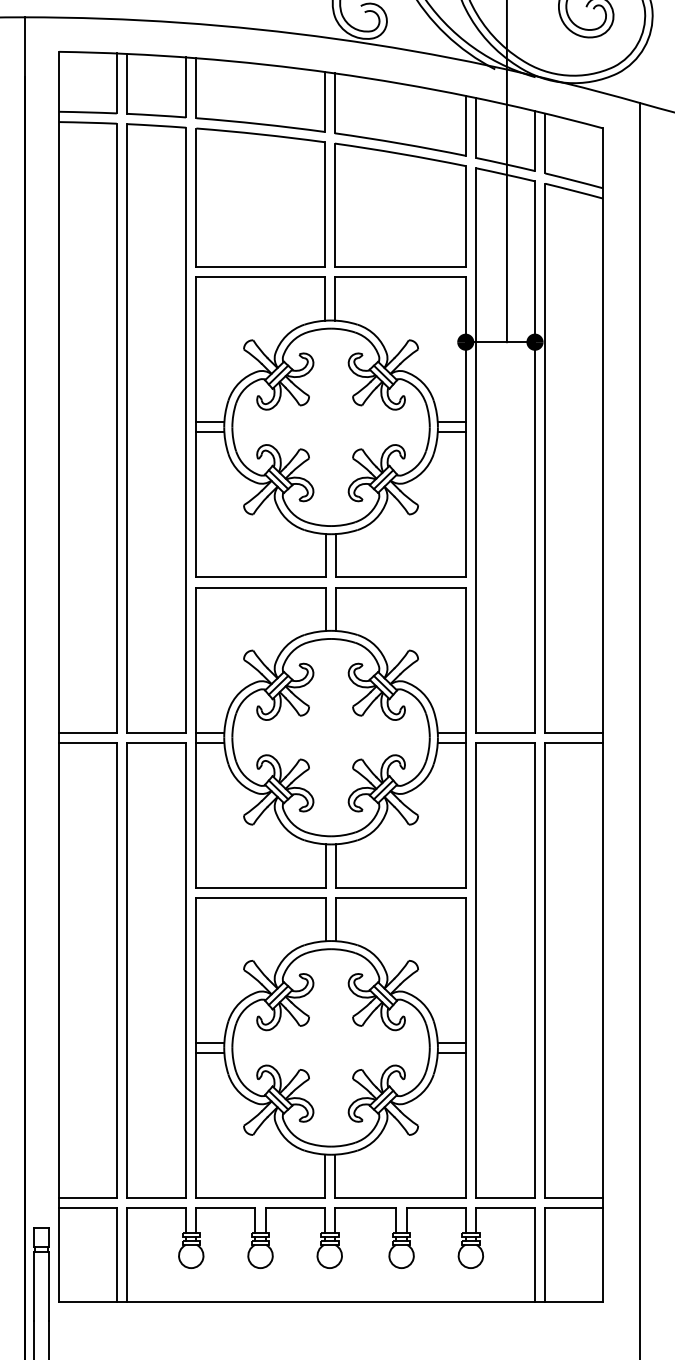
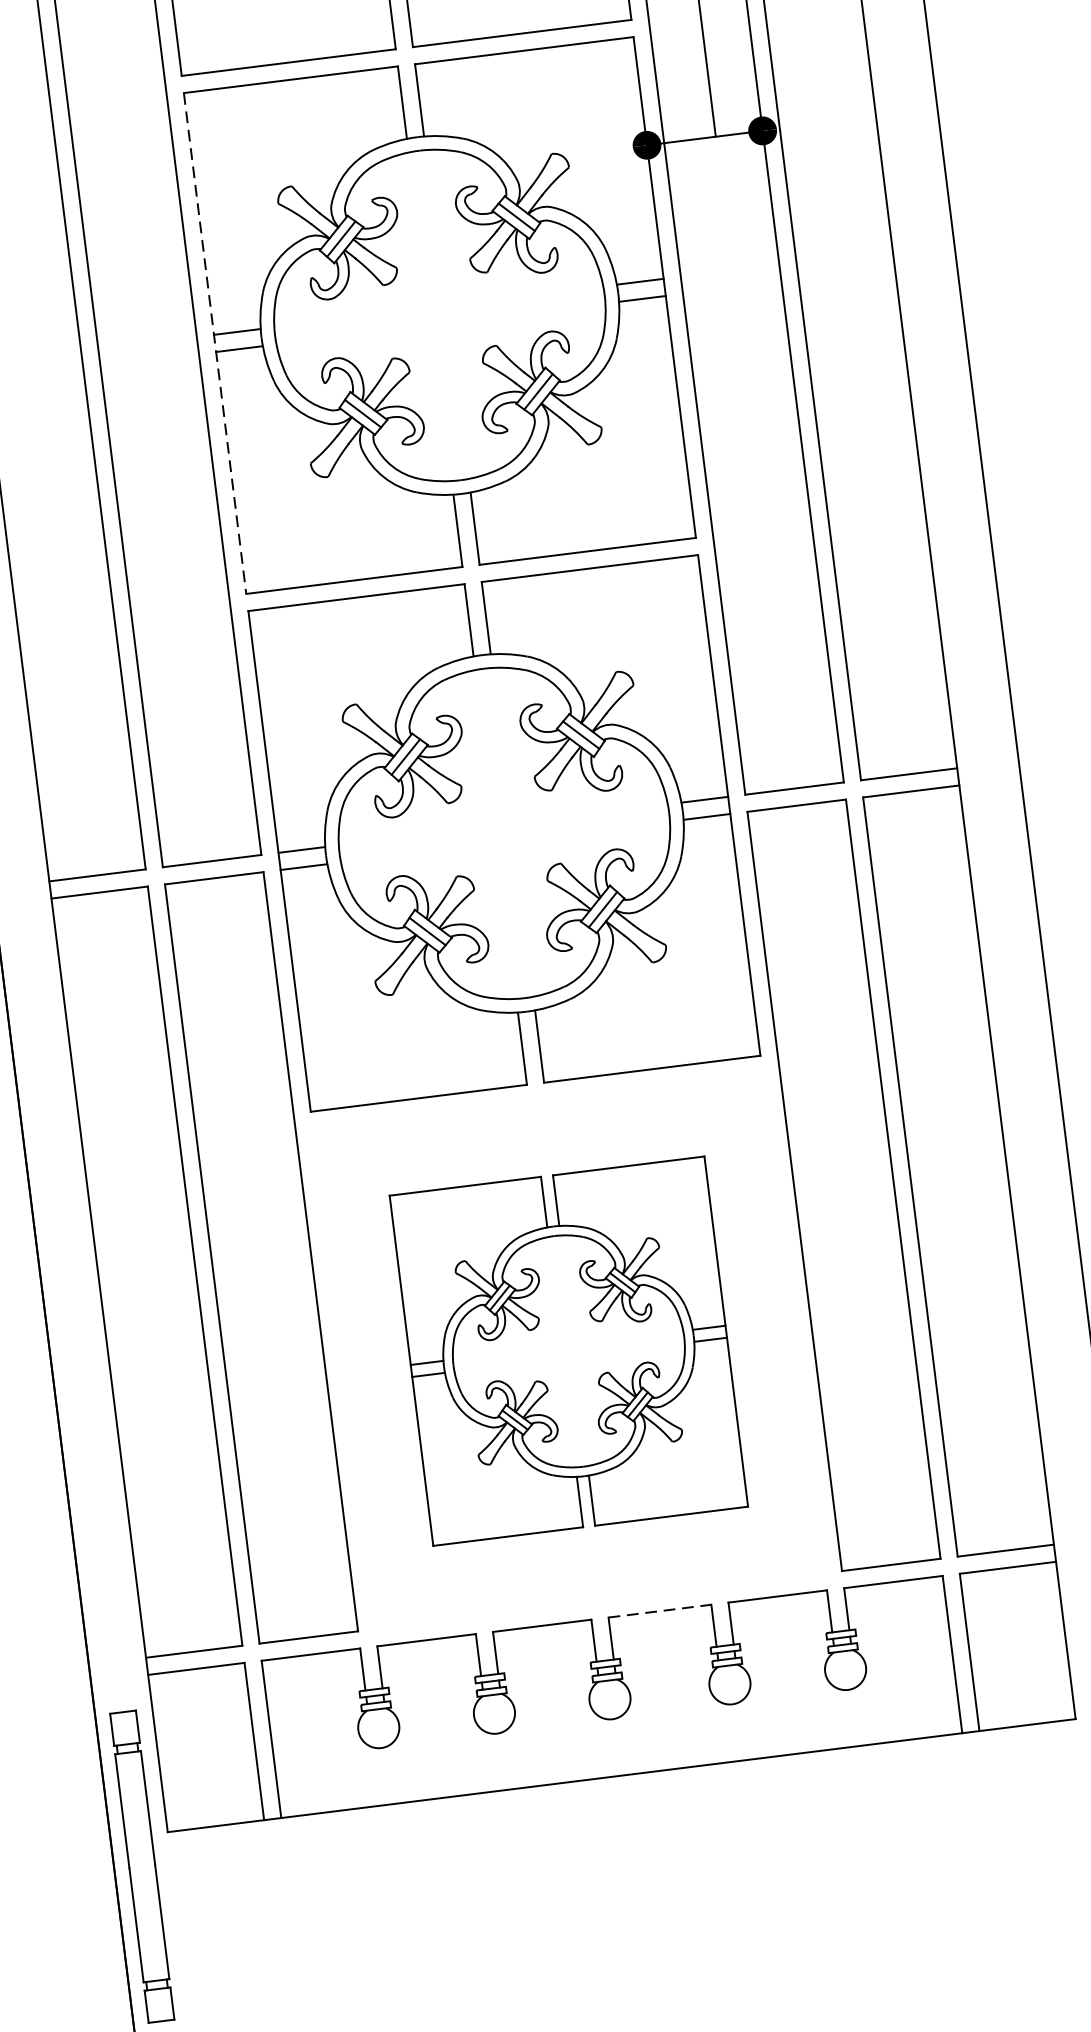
line: (196, 427) -> (215, 343), solid -> dashed
part: (330, 1047) -> (567, 1350), size x0.7
line: (365, 1207) -> (659, 1610), solid -> dashed

